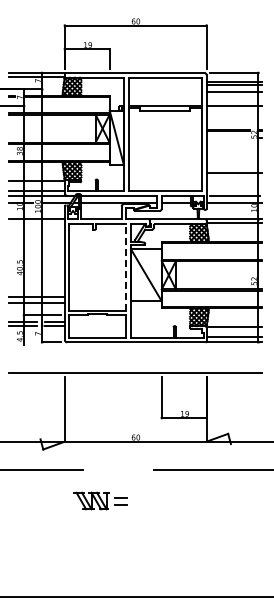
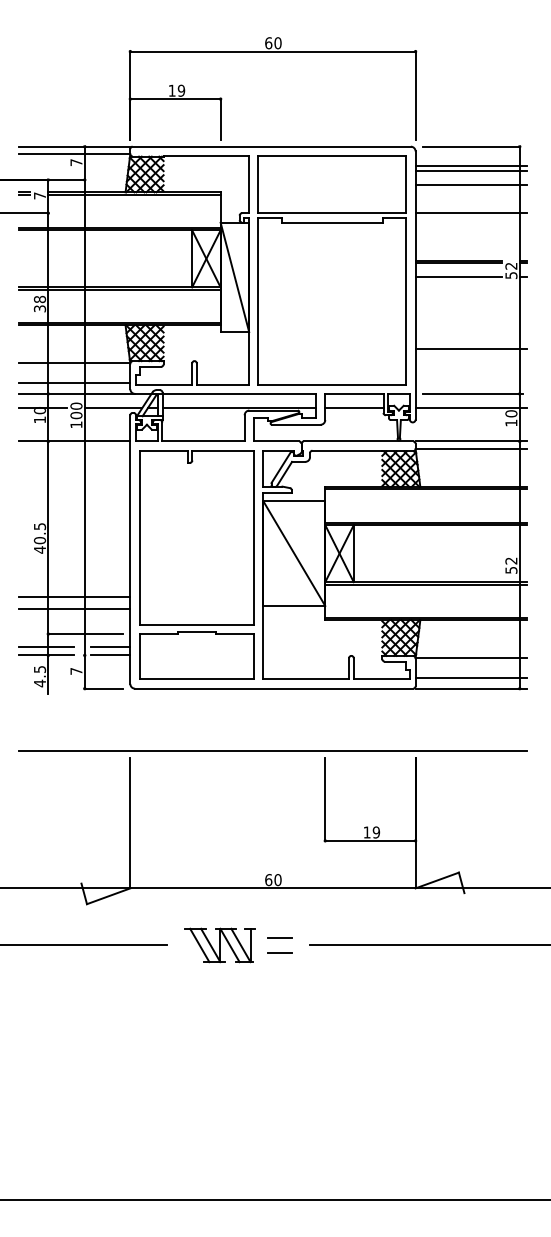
line: (227, 137) -> (457, 276), added
line: (126, 266) -> (254, 536), dashed -> solid
part: (100, 500) -> (238, 944), moved

